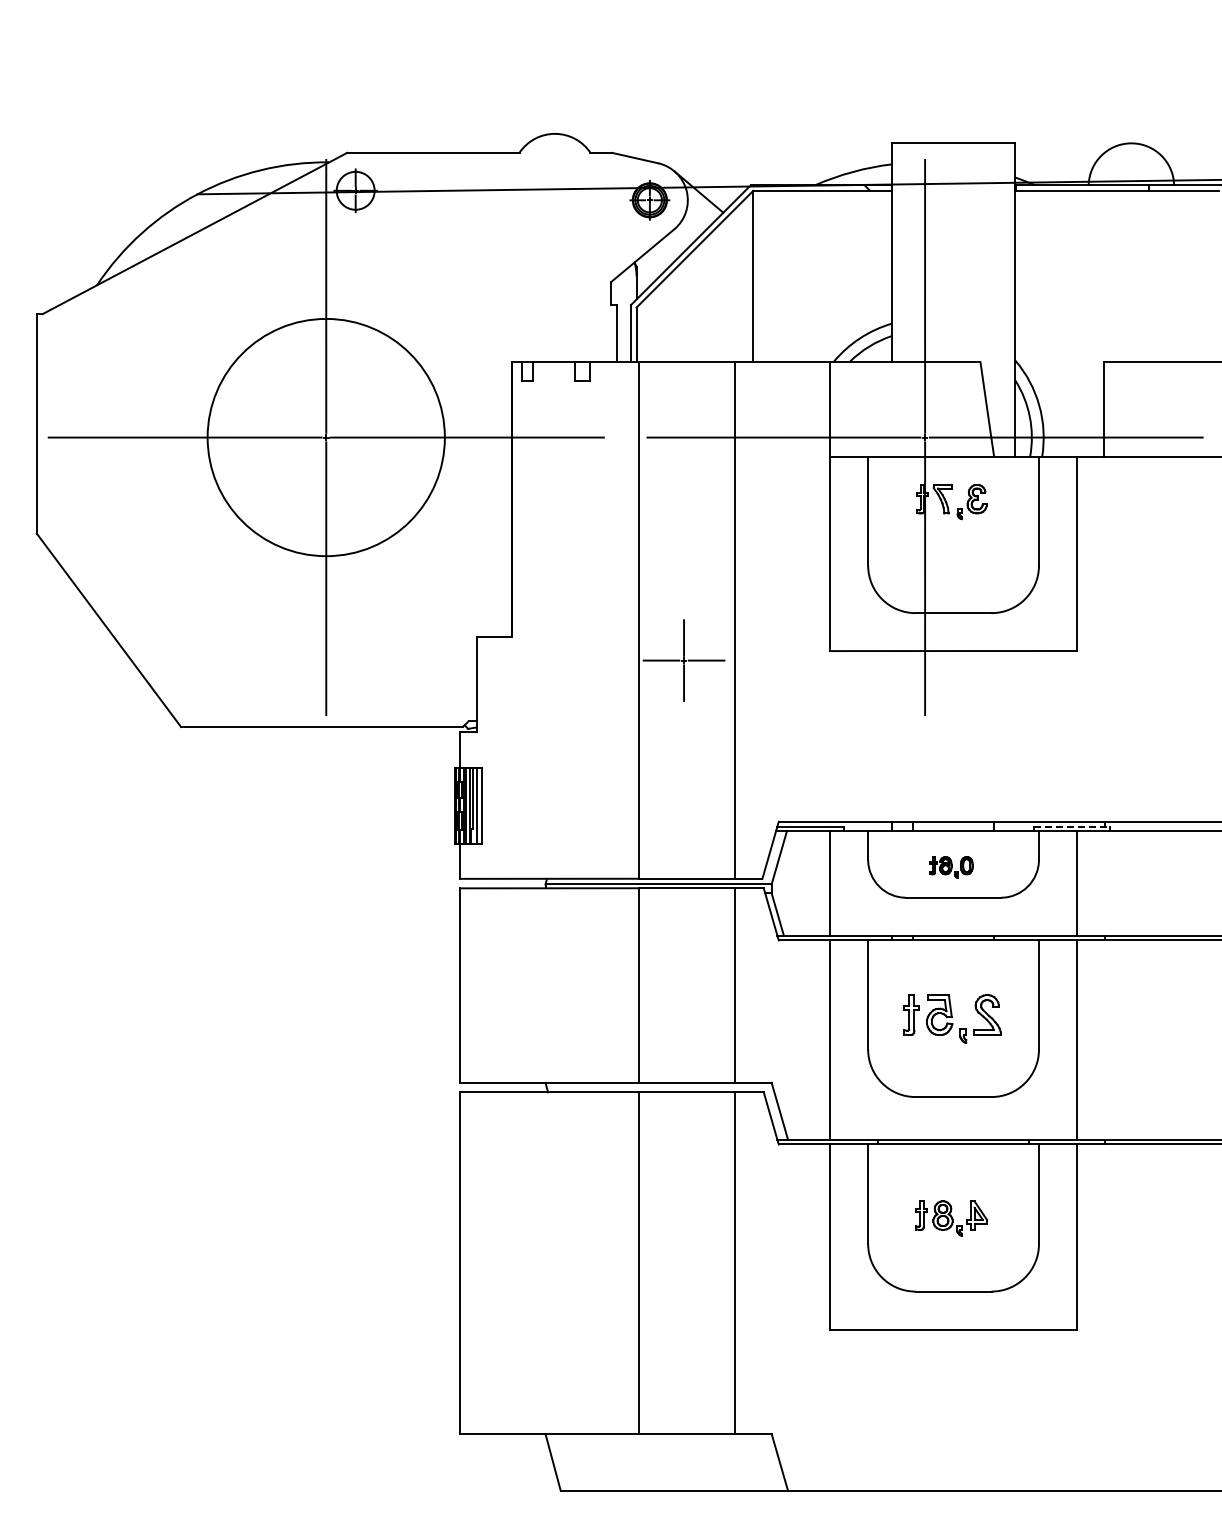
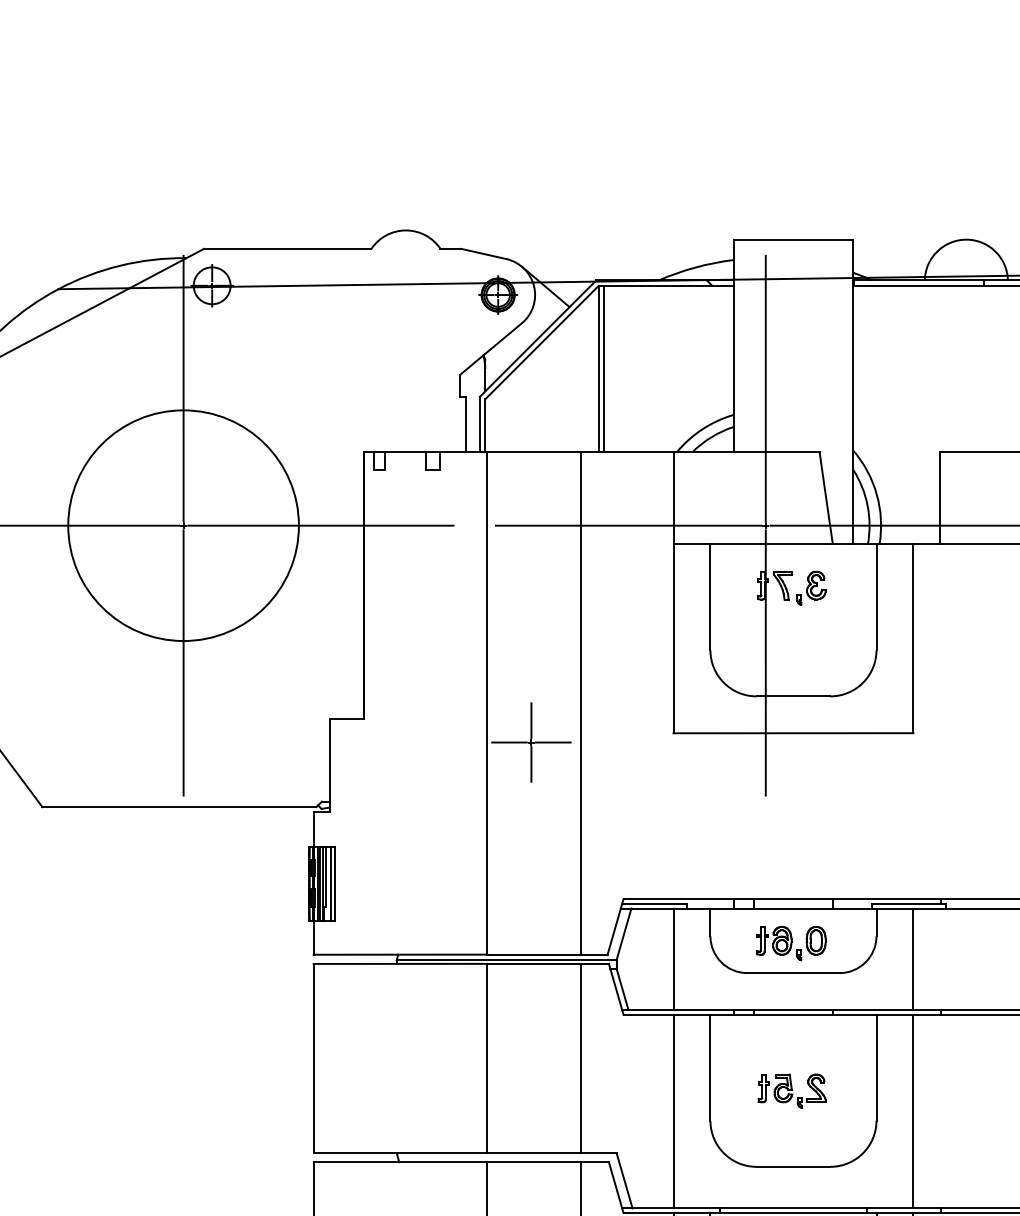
line: (759, 275) -> (604, 368), added
line: (1072, 826) -> (909, 903), dashed -> solid
part: (951, 867) -> (791, 943), size x1.67
part: (951, 1019) -> (791, 1091), size x0.71

